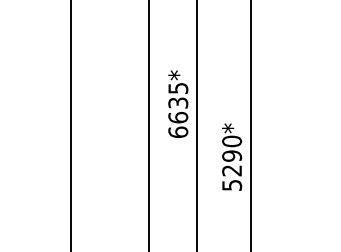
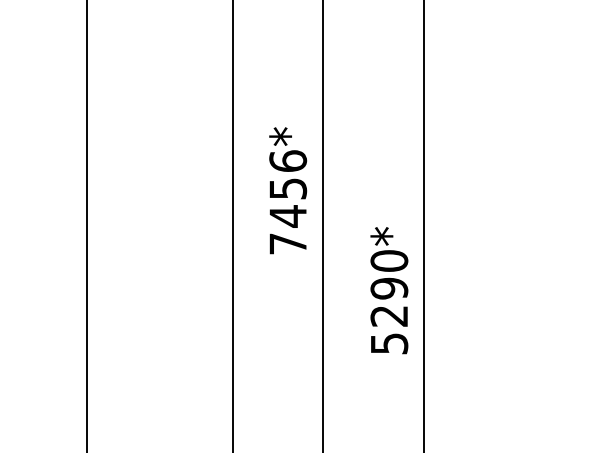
text: (178, 109) -> (288, 200), 6635* -> 7456*

